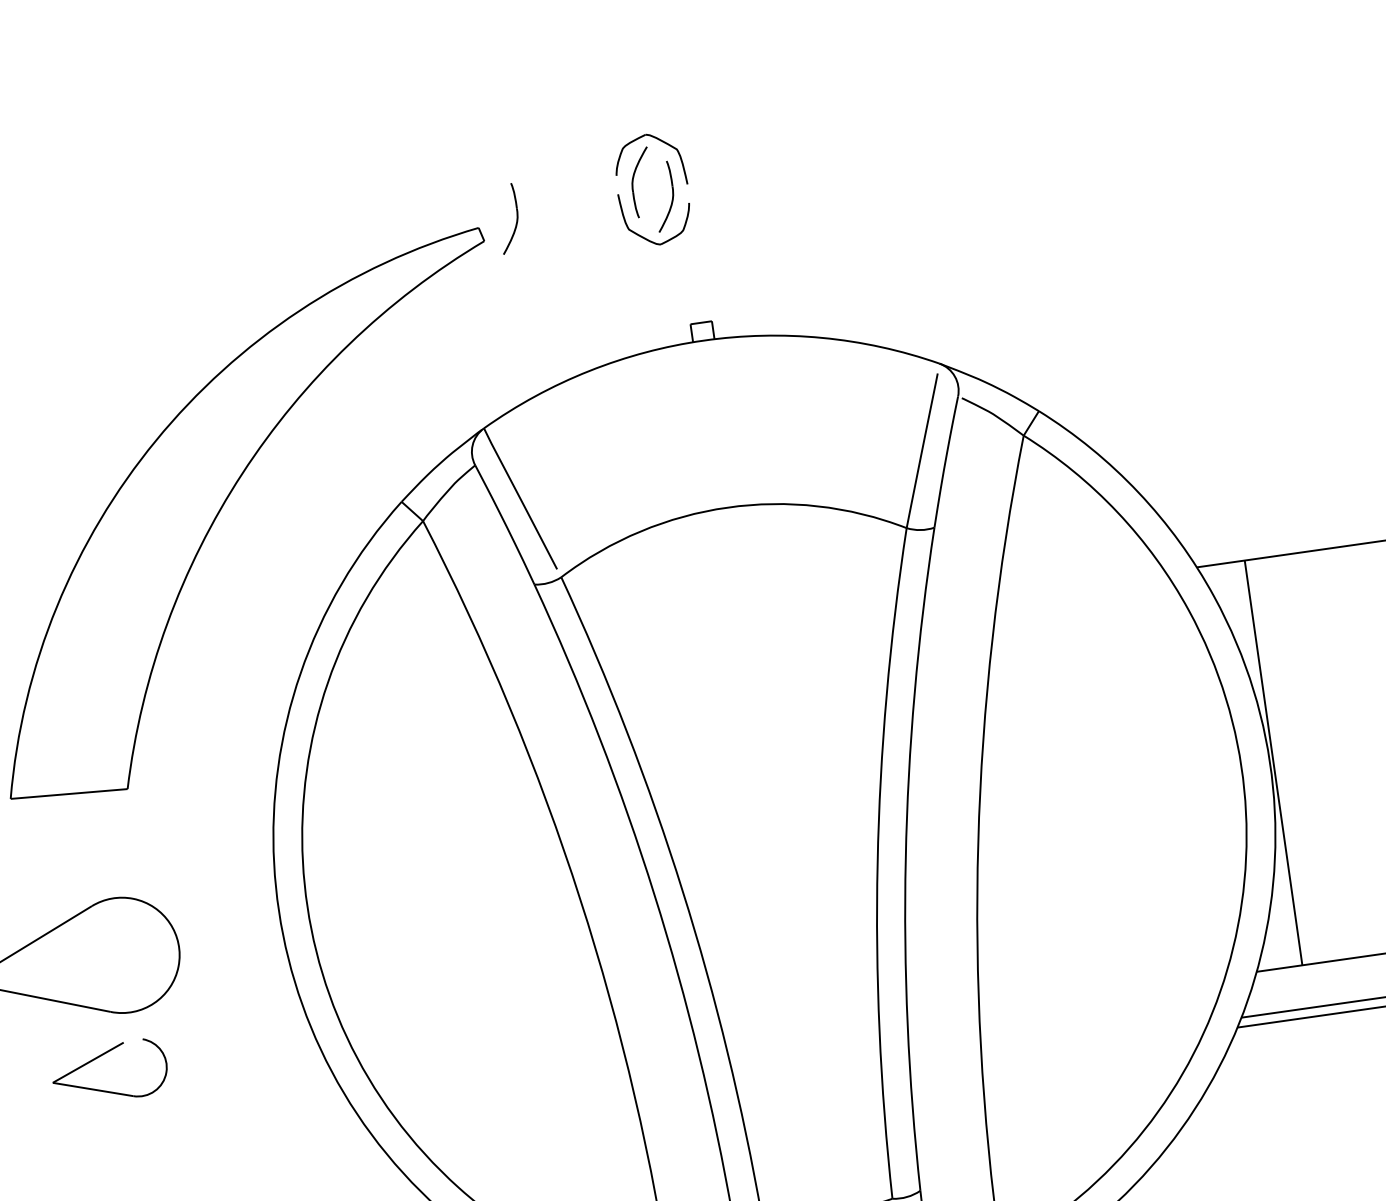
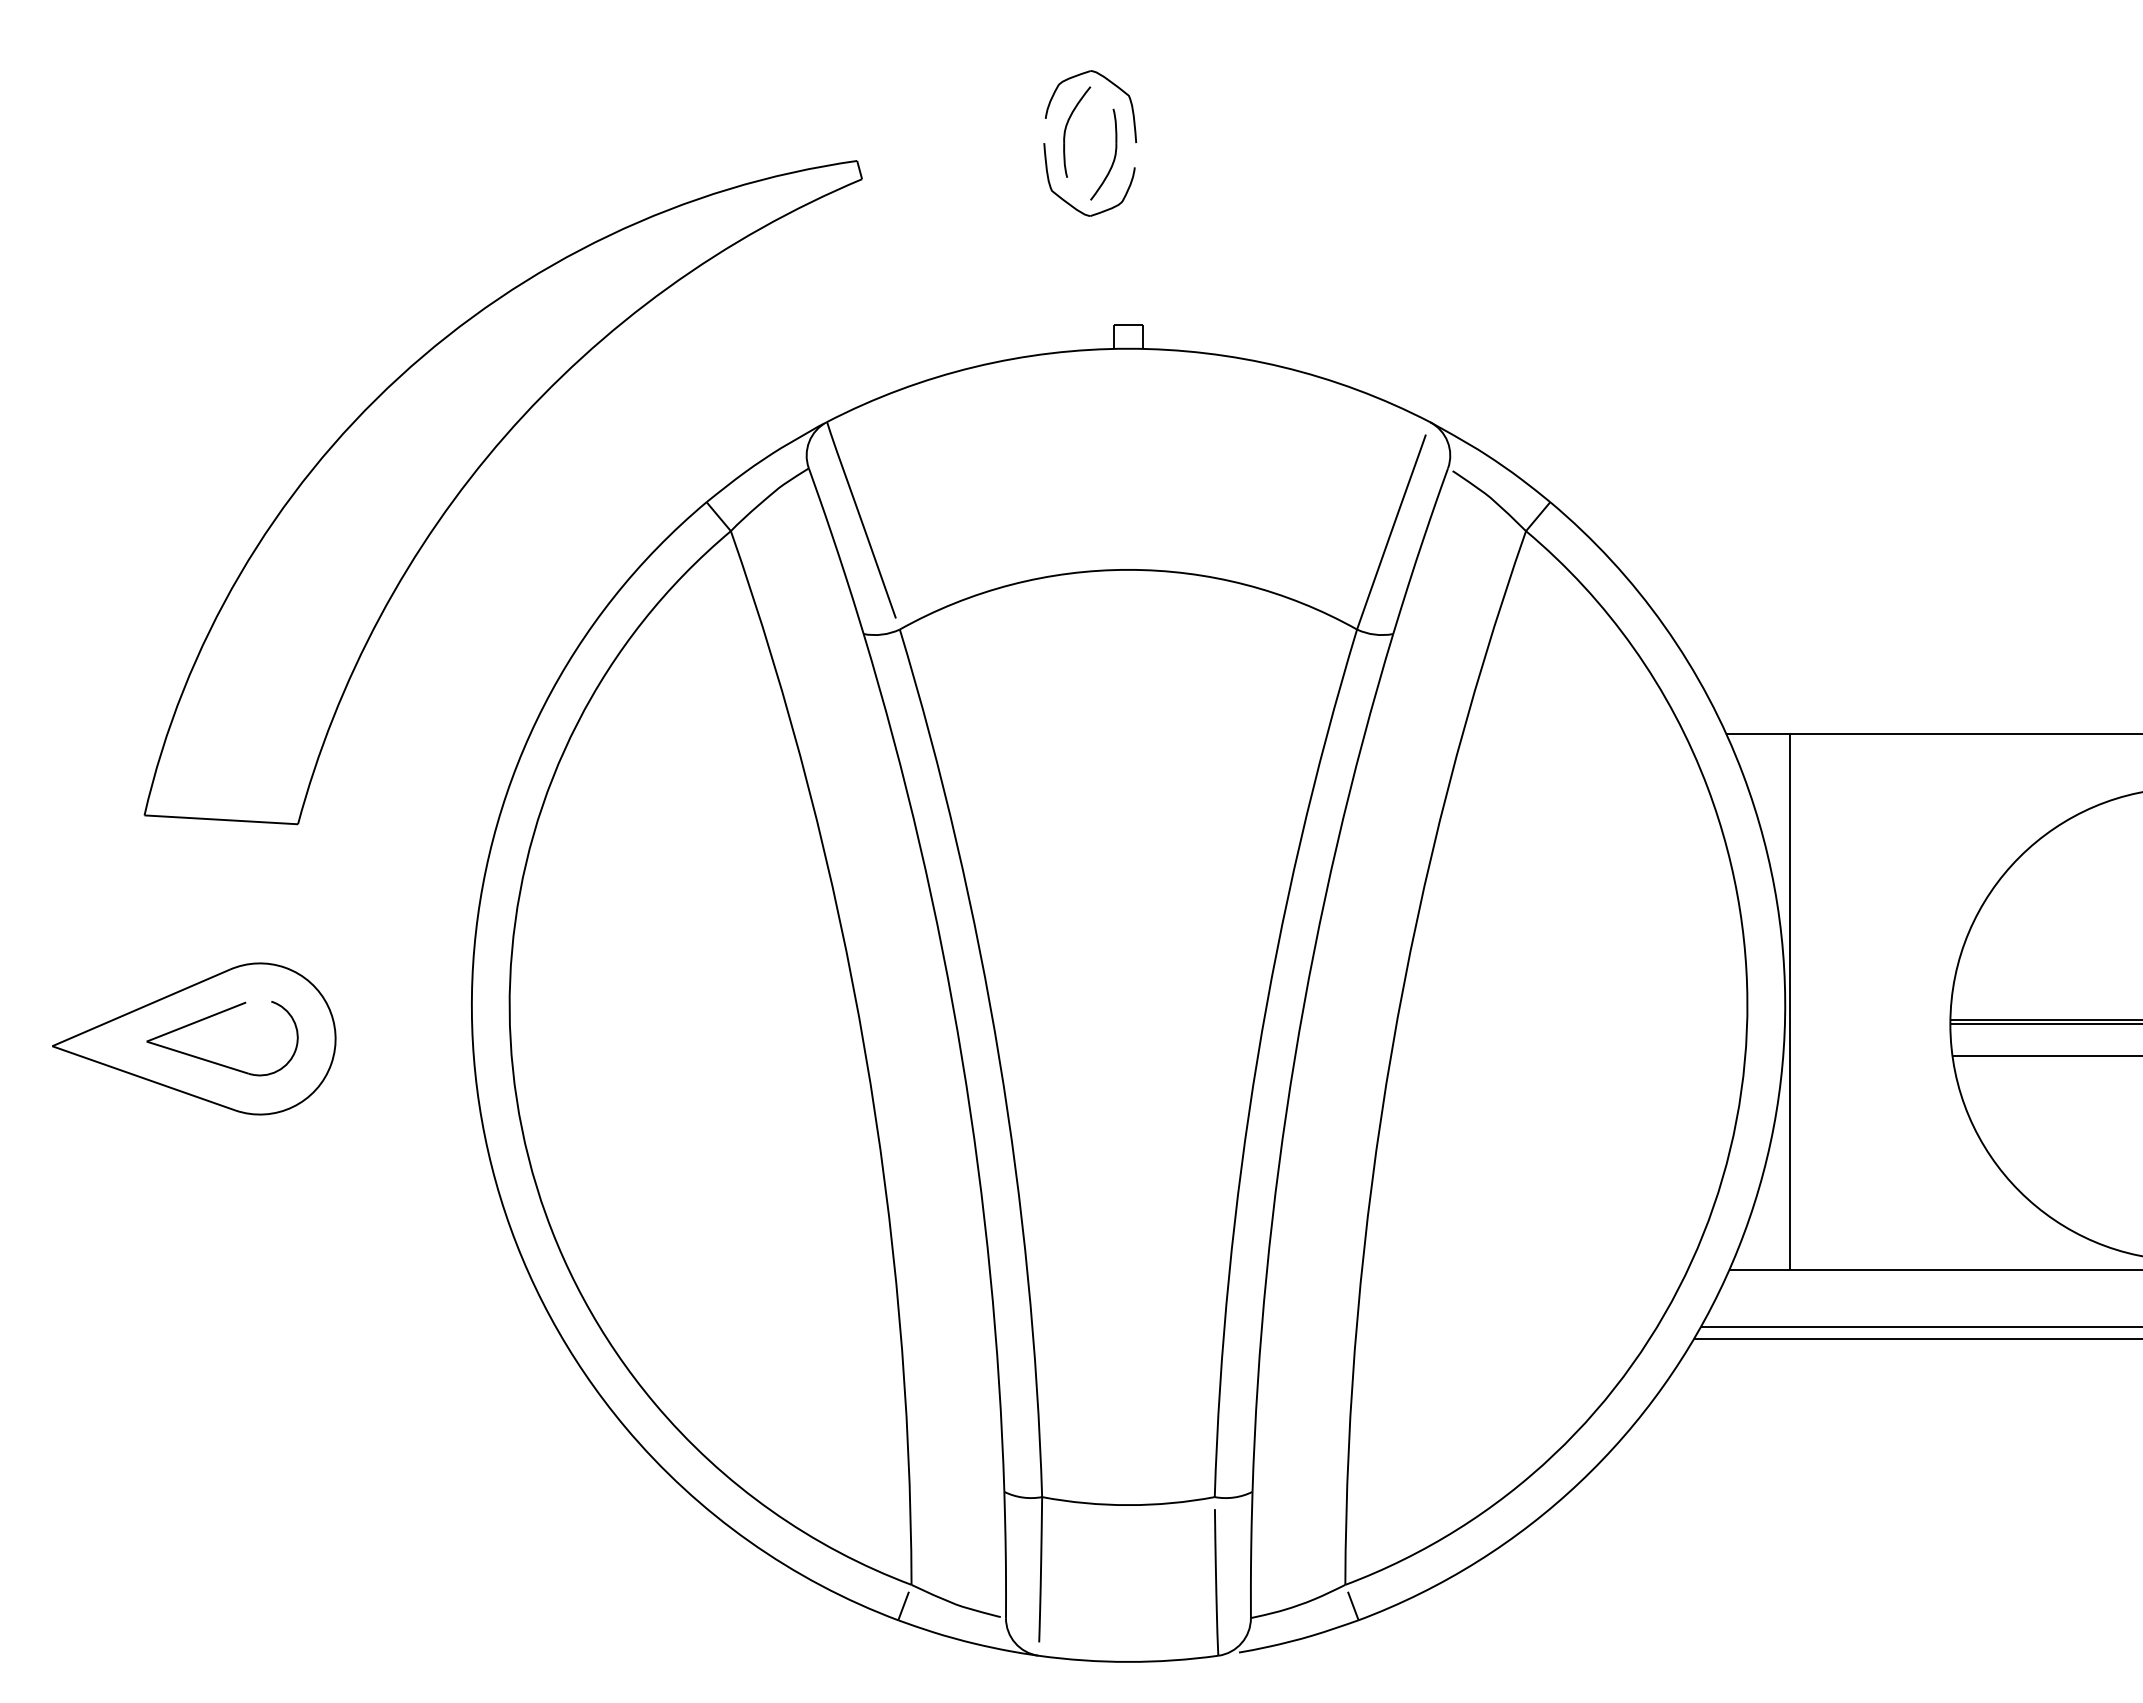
part: (516, 220) -> (907, 158), removed
part: (99, 1057) -> (211, 1017), moved

